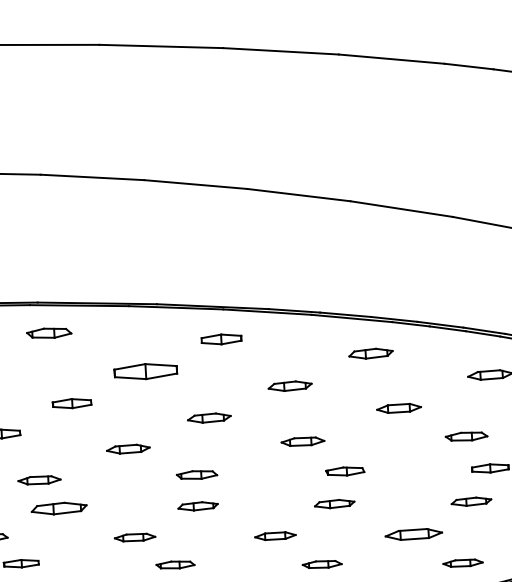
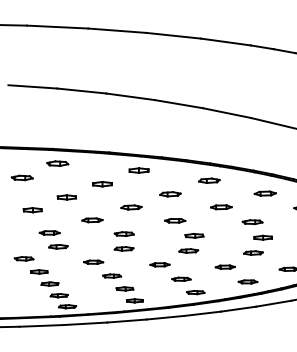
part: (145, 372) -> (102, 184), size x0.62
part: (59, 507) -> (58, 246), size x0.71
part: (411, 533) -> (224, 266), size x0.71

